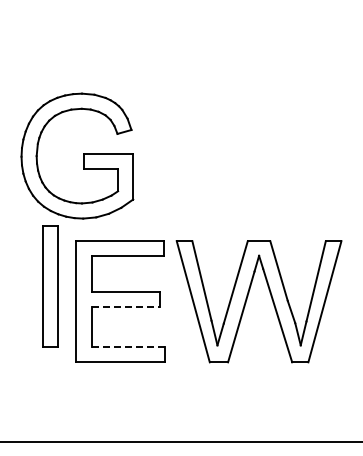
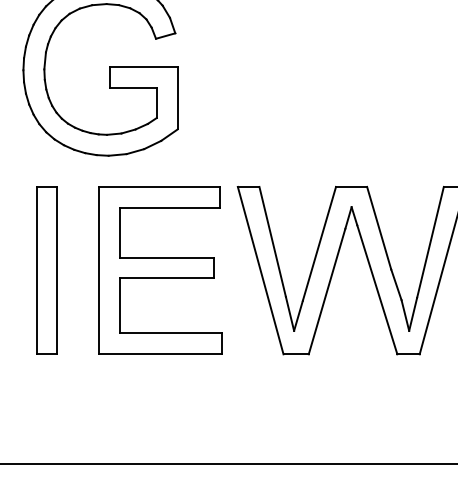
part: (50, 286) -> (46, 270), moved
line: (126, 307) -> (168, 278), dashed -> solid
line: (128, 347) -> (171, 333), dashed -> solid

